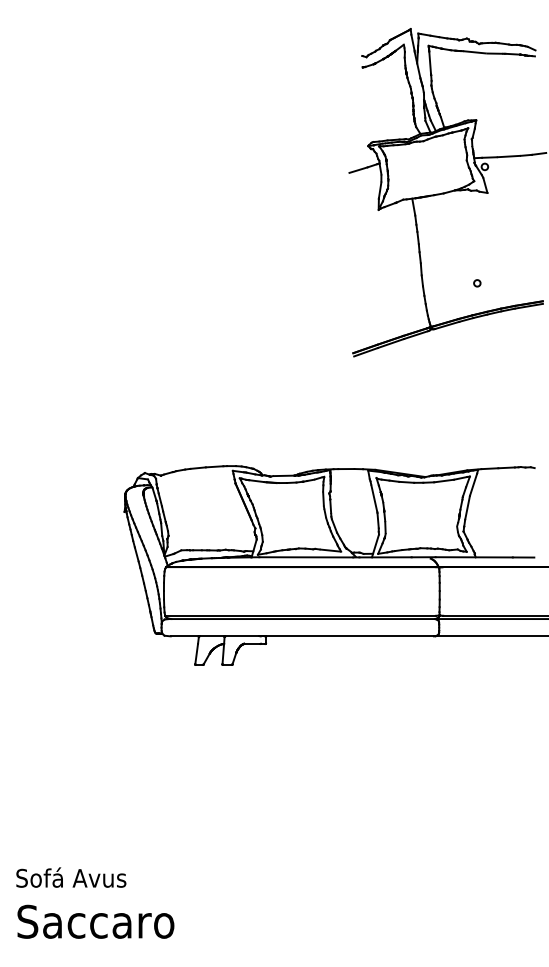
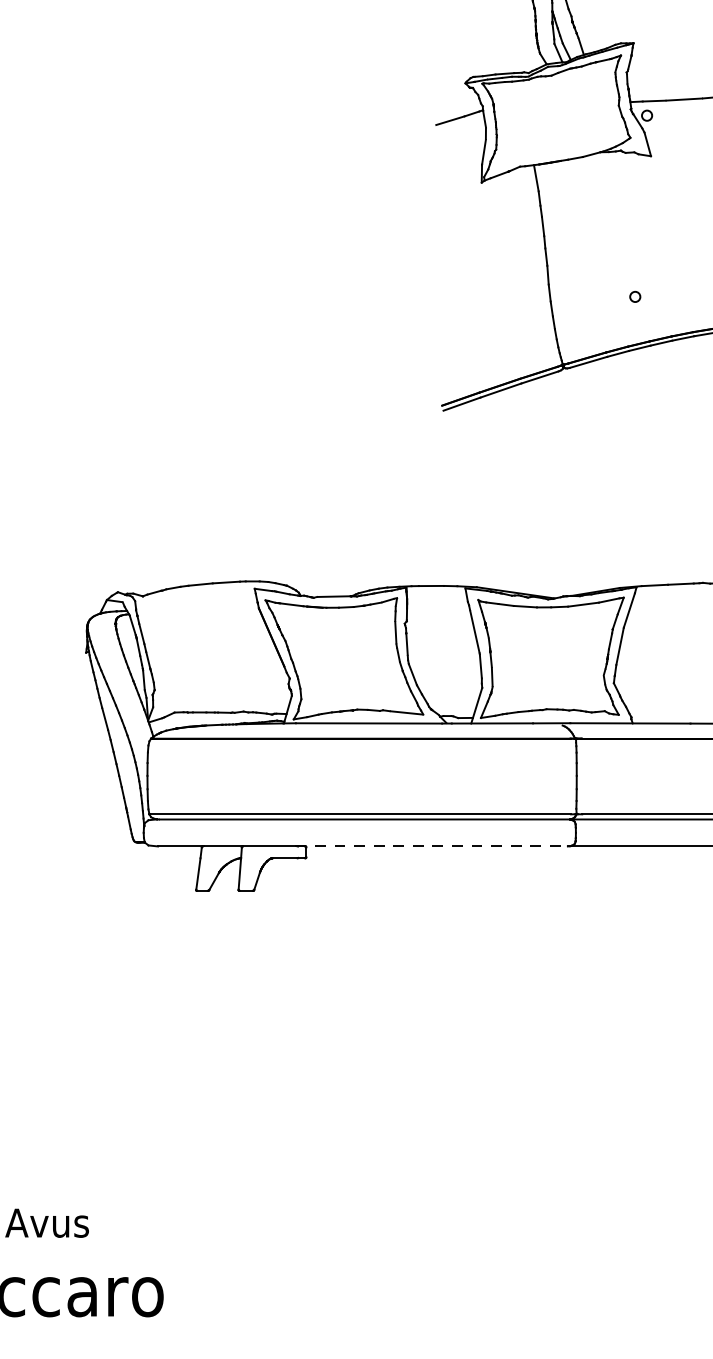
line: (346, 636) -> (431, 846), solid -> dashed

